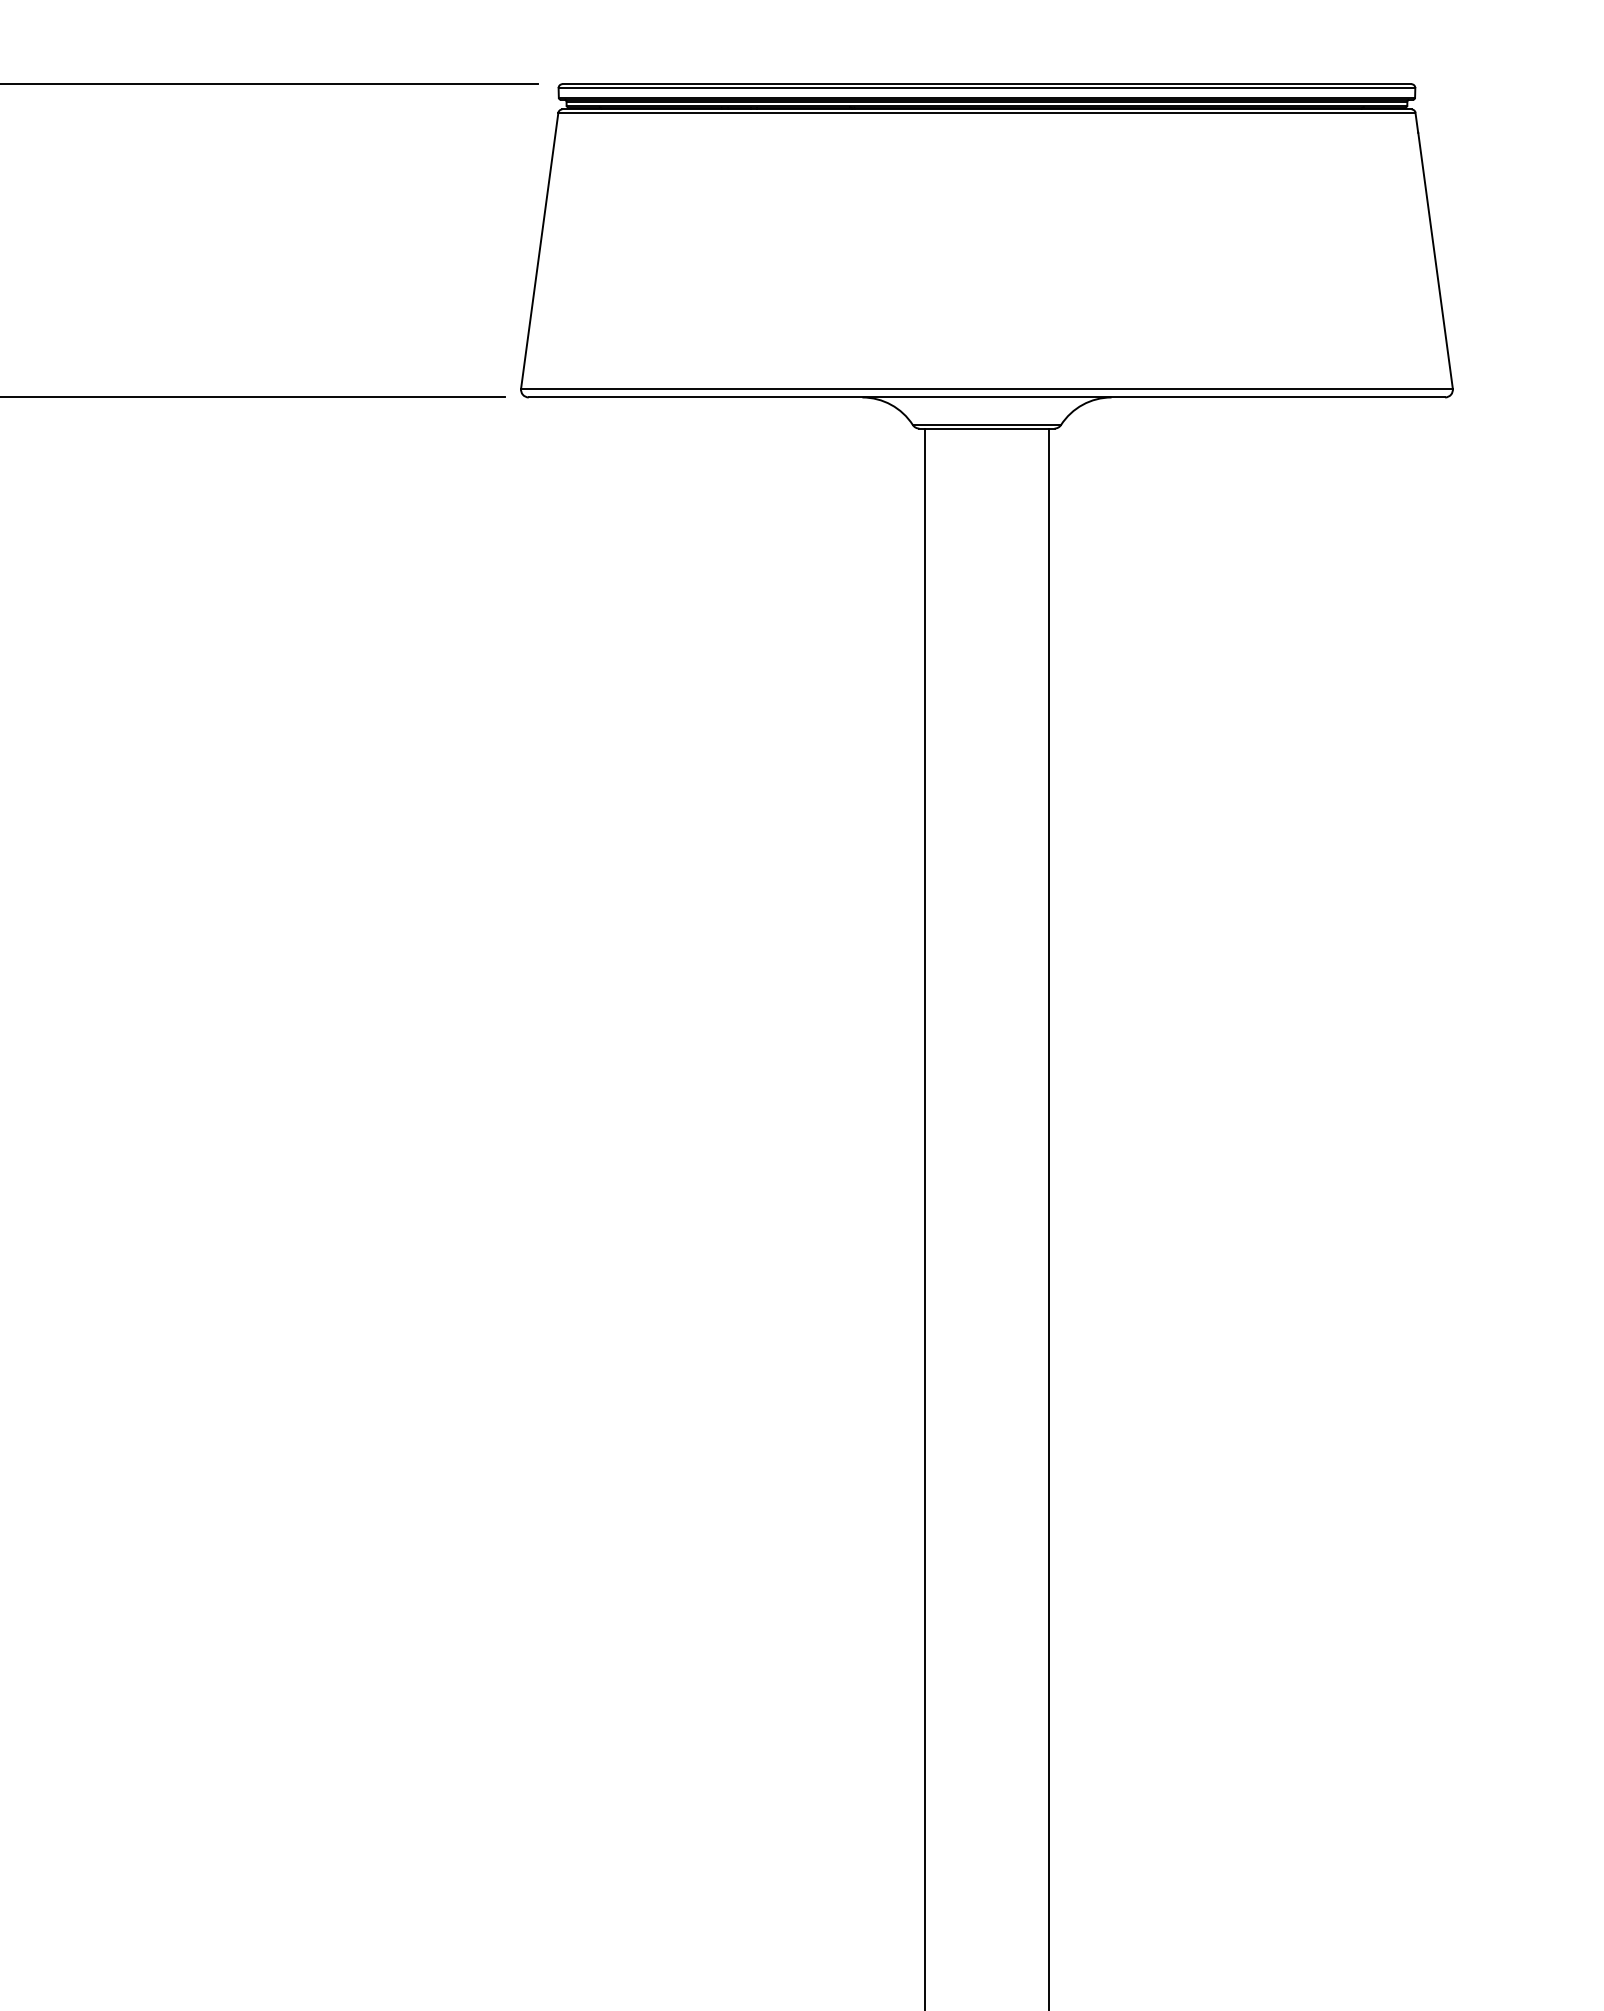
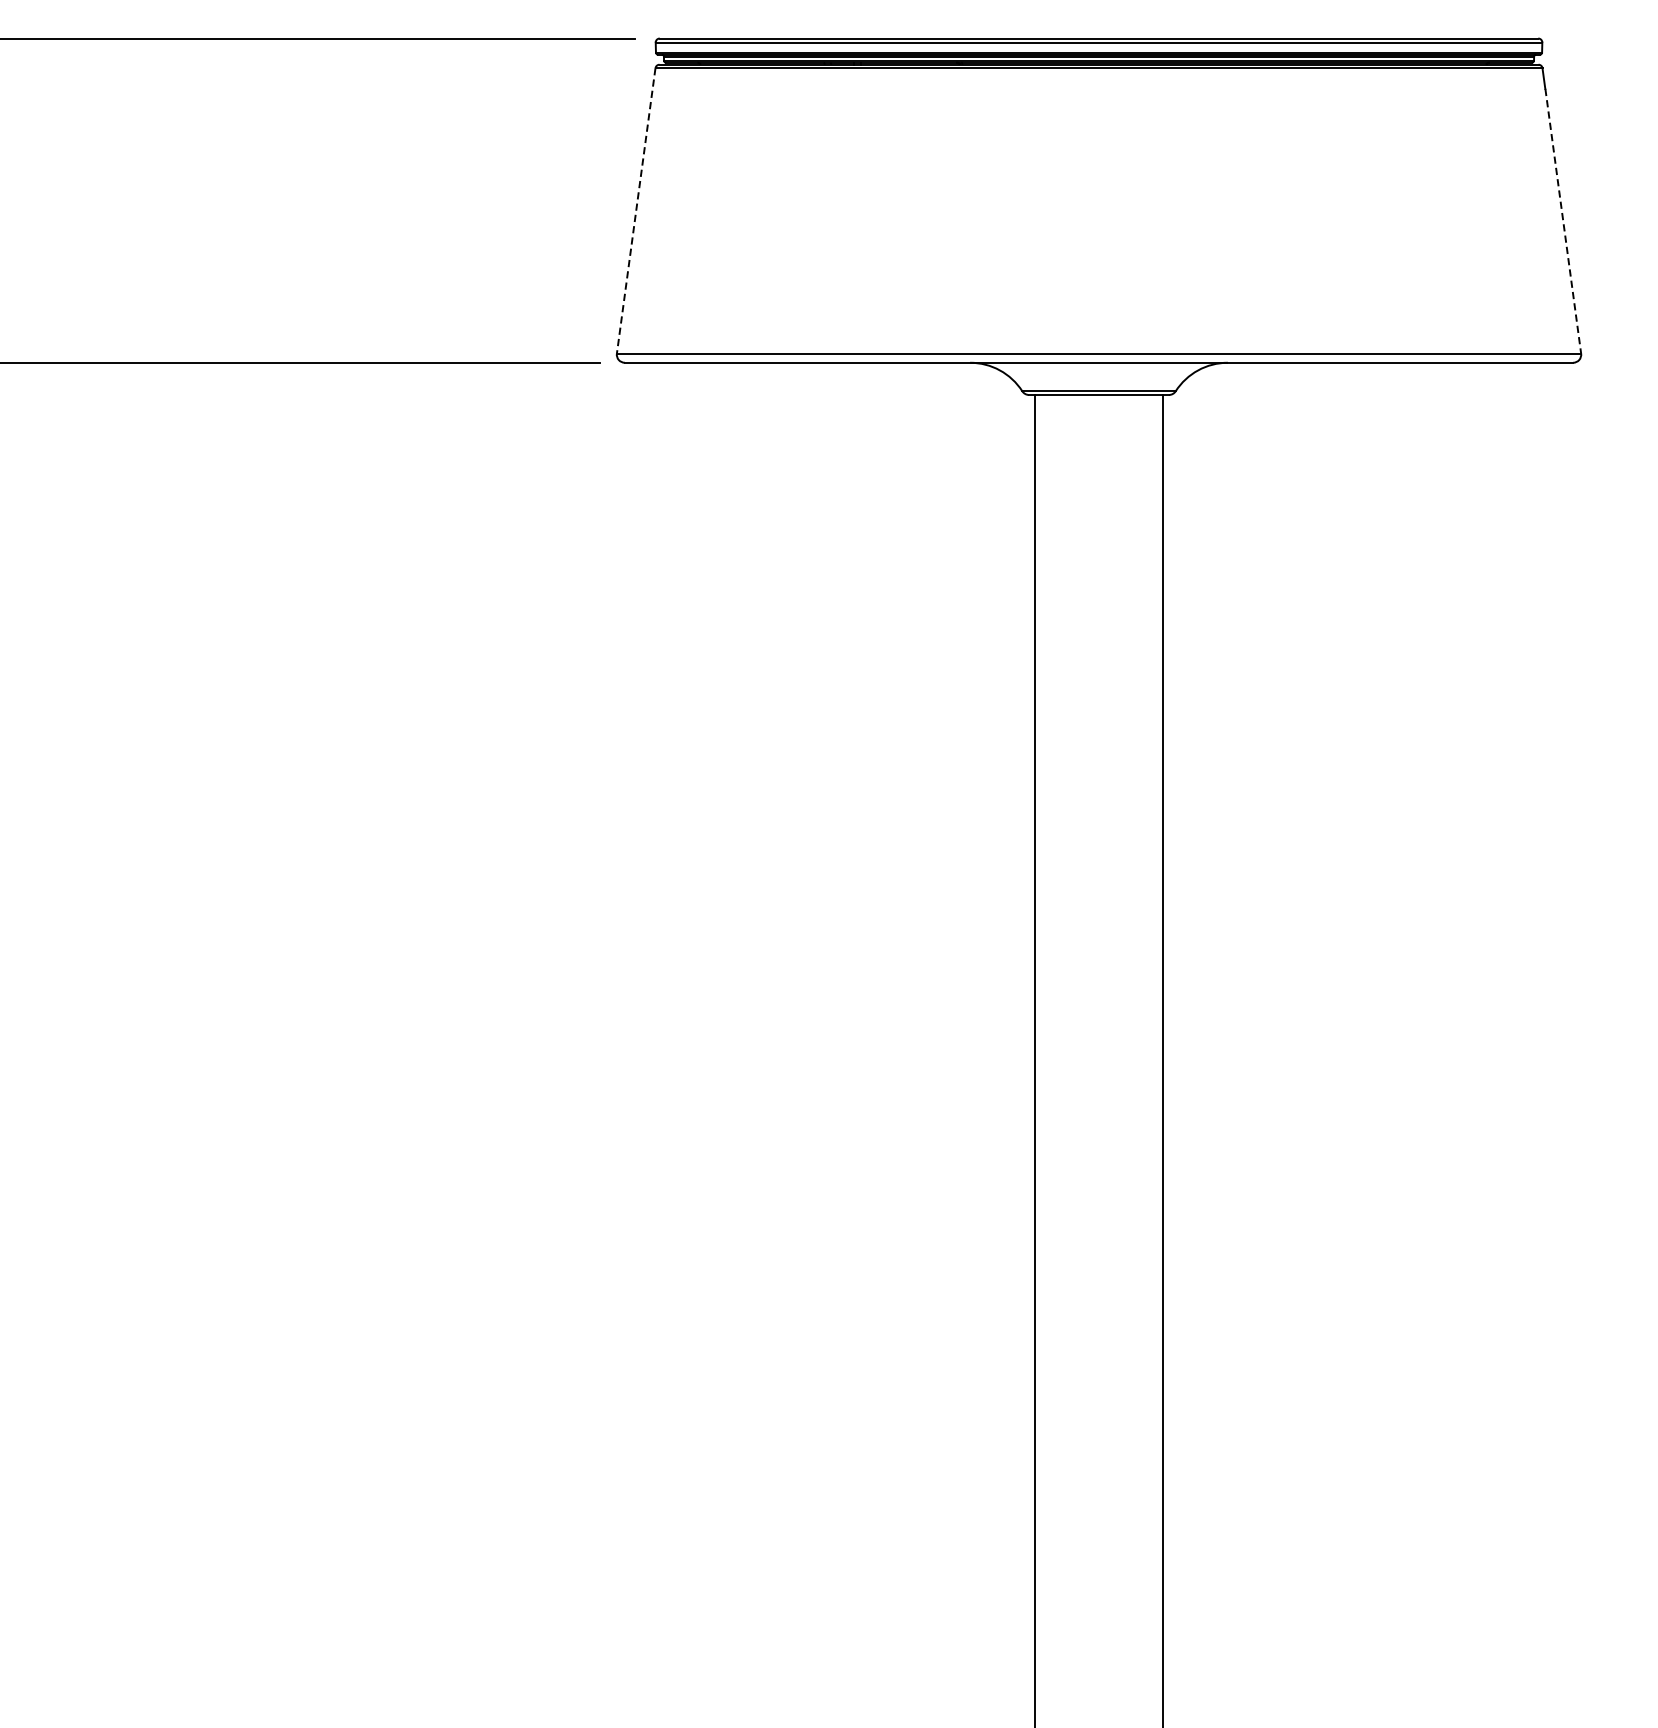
line: (539, 251) -> (635, 211), solid -> dashed
line: (1435, 261) -> (1563, 222), solid -> dashed

